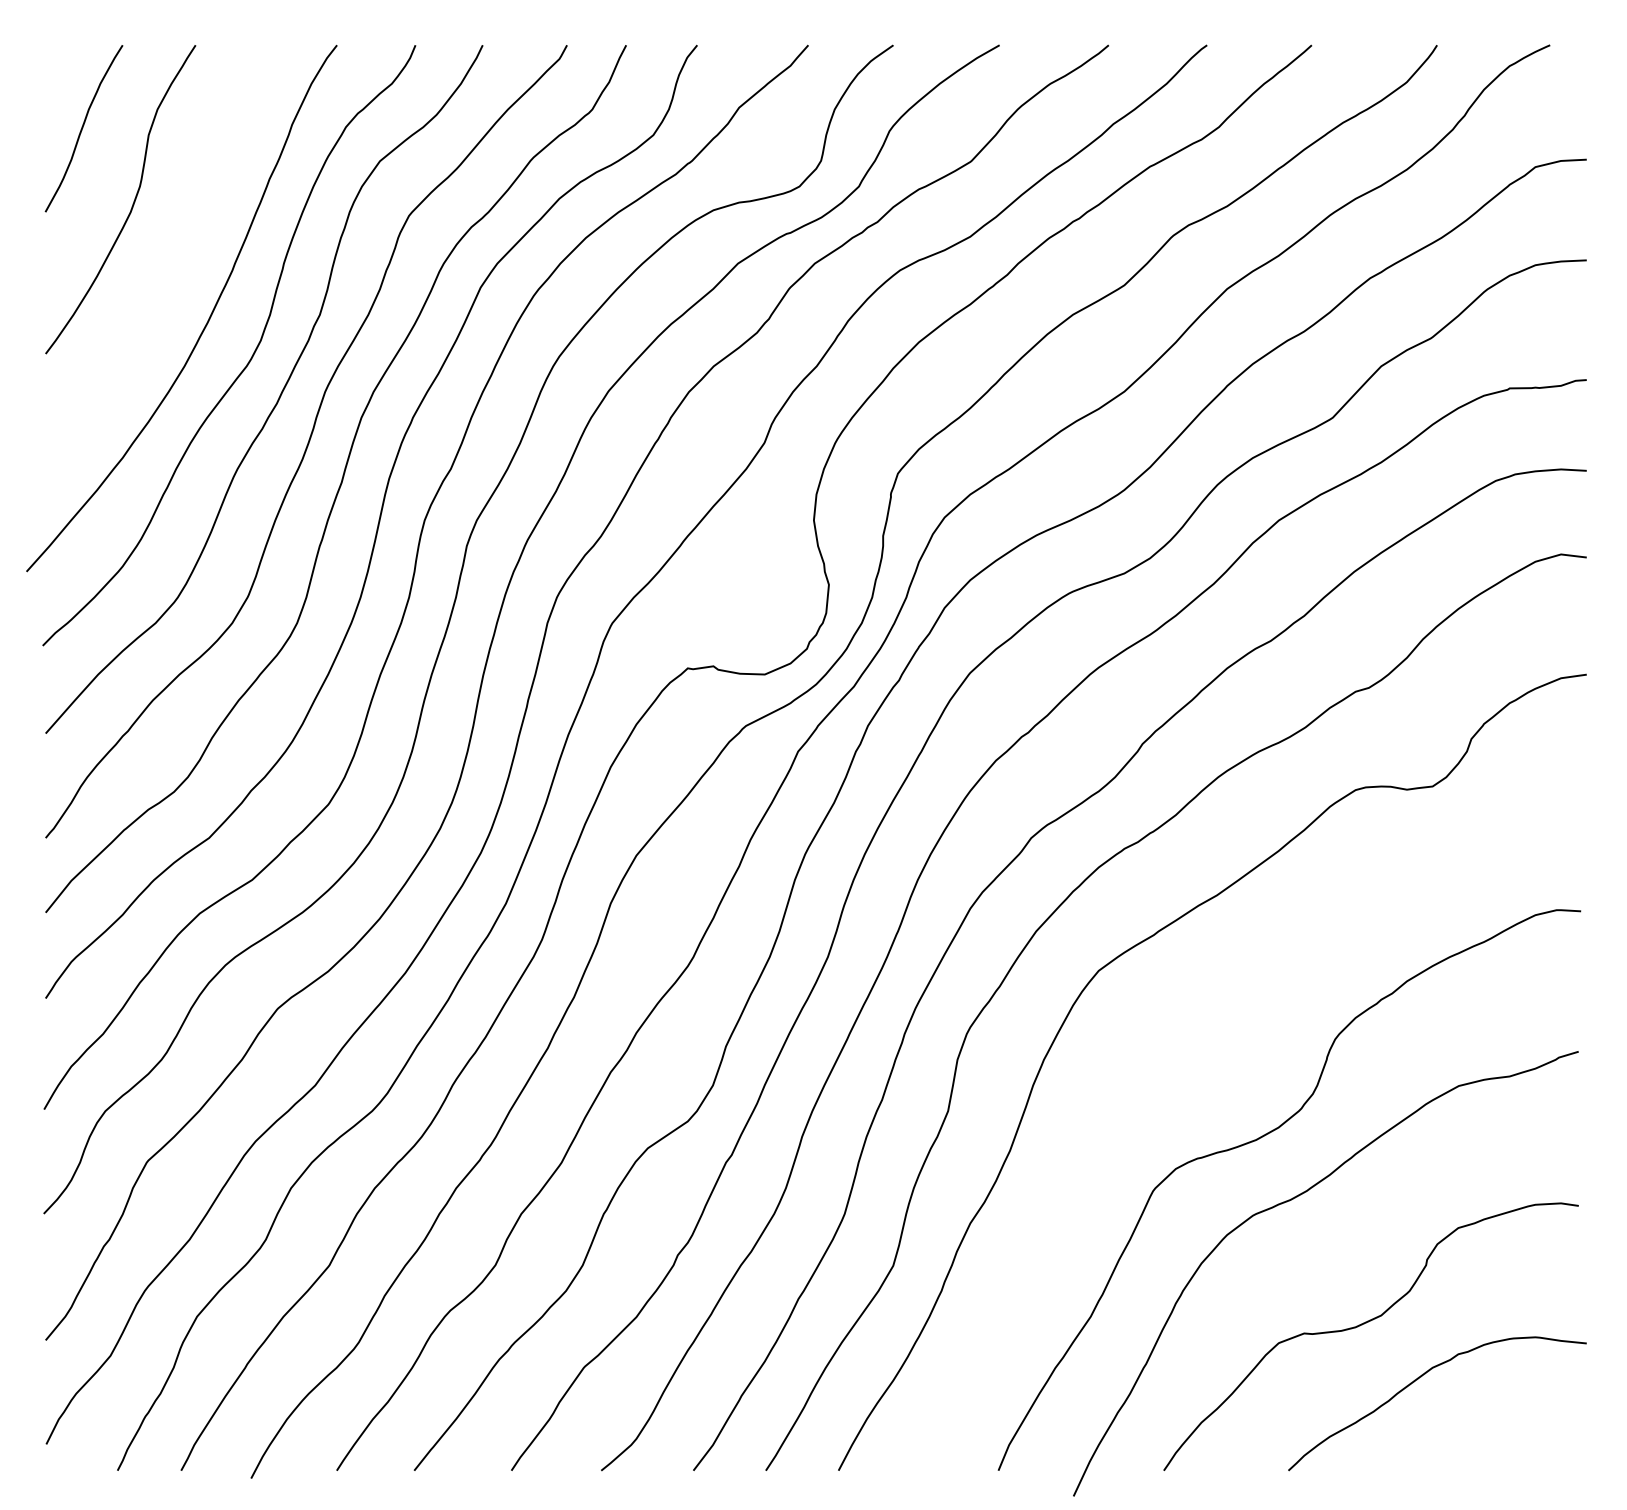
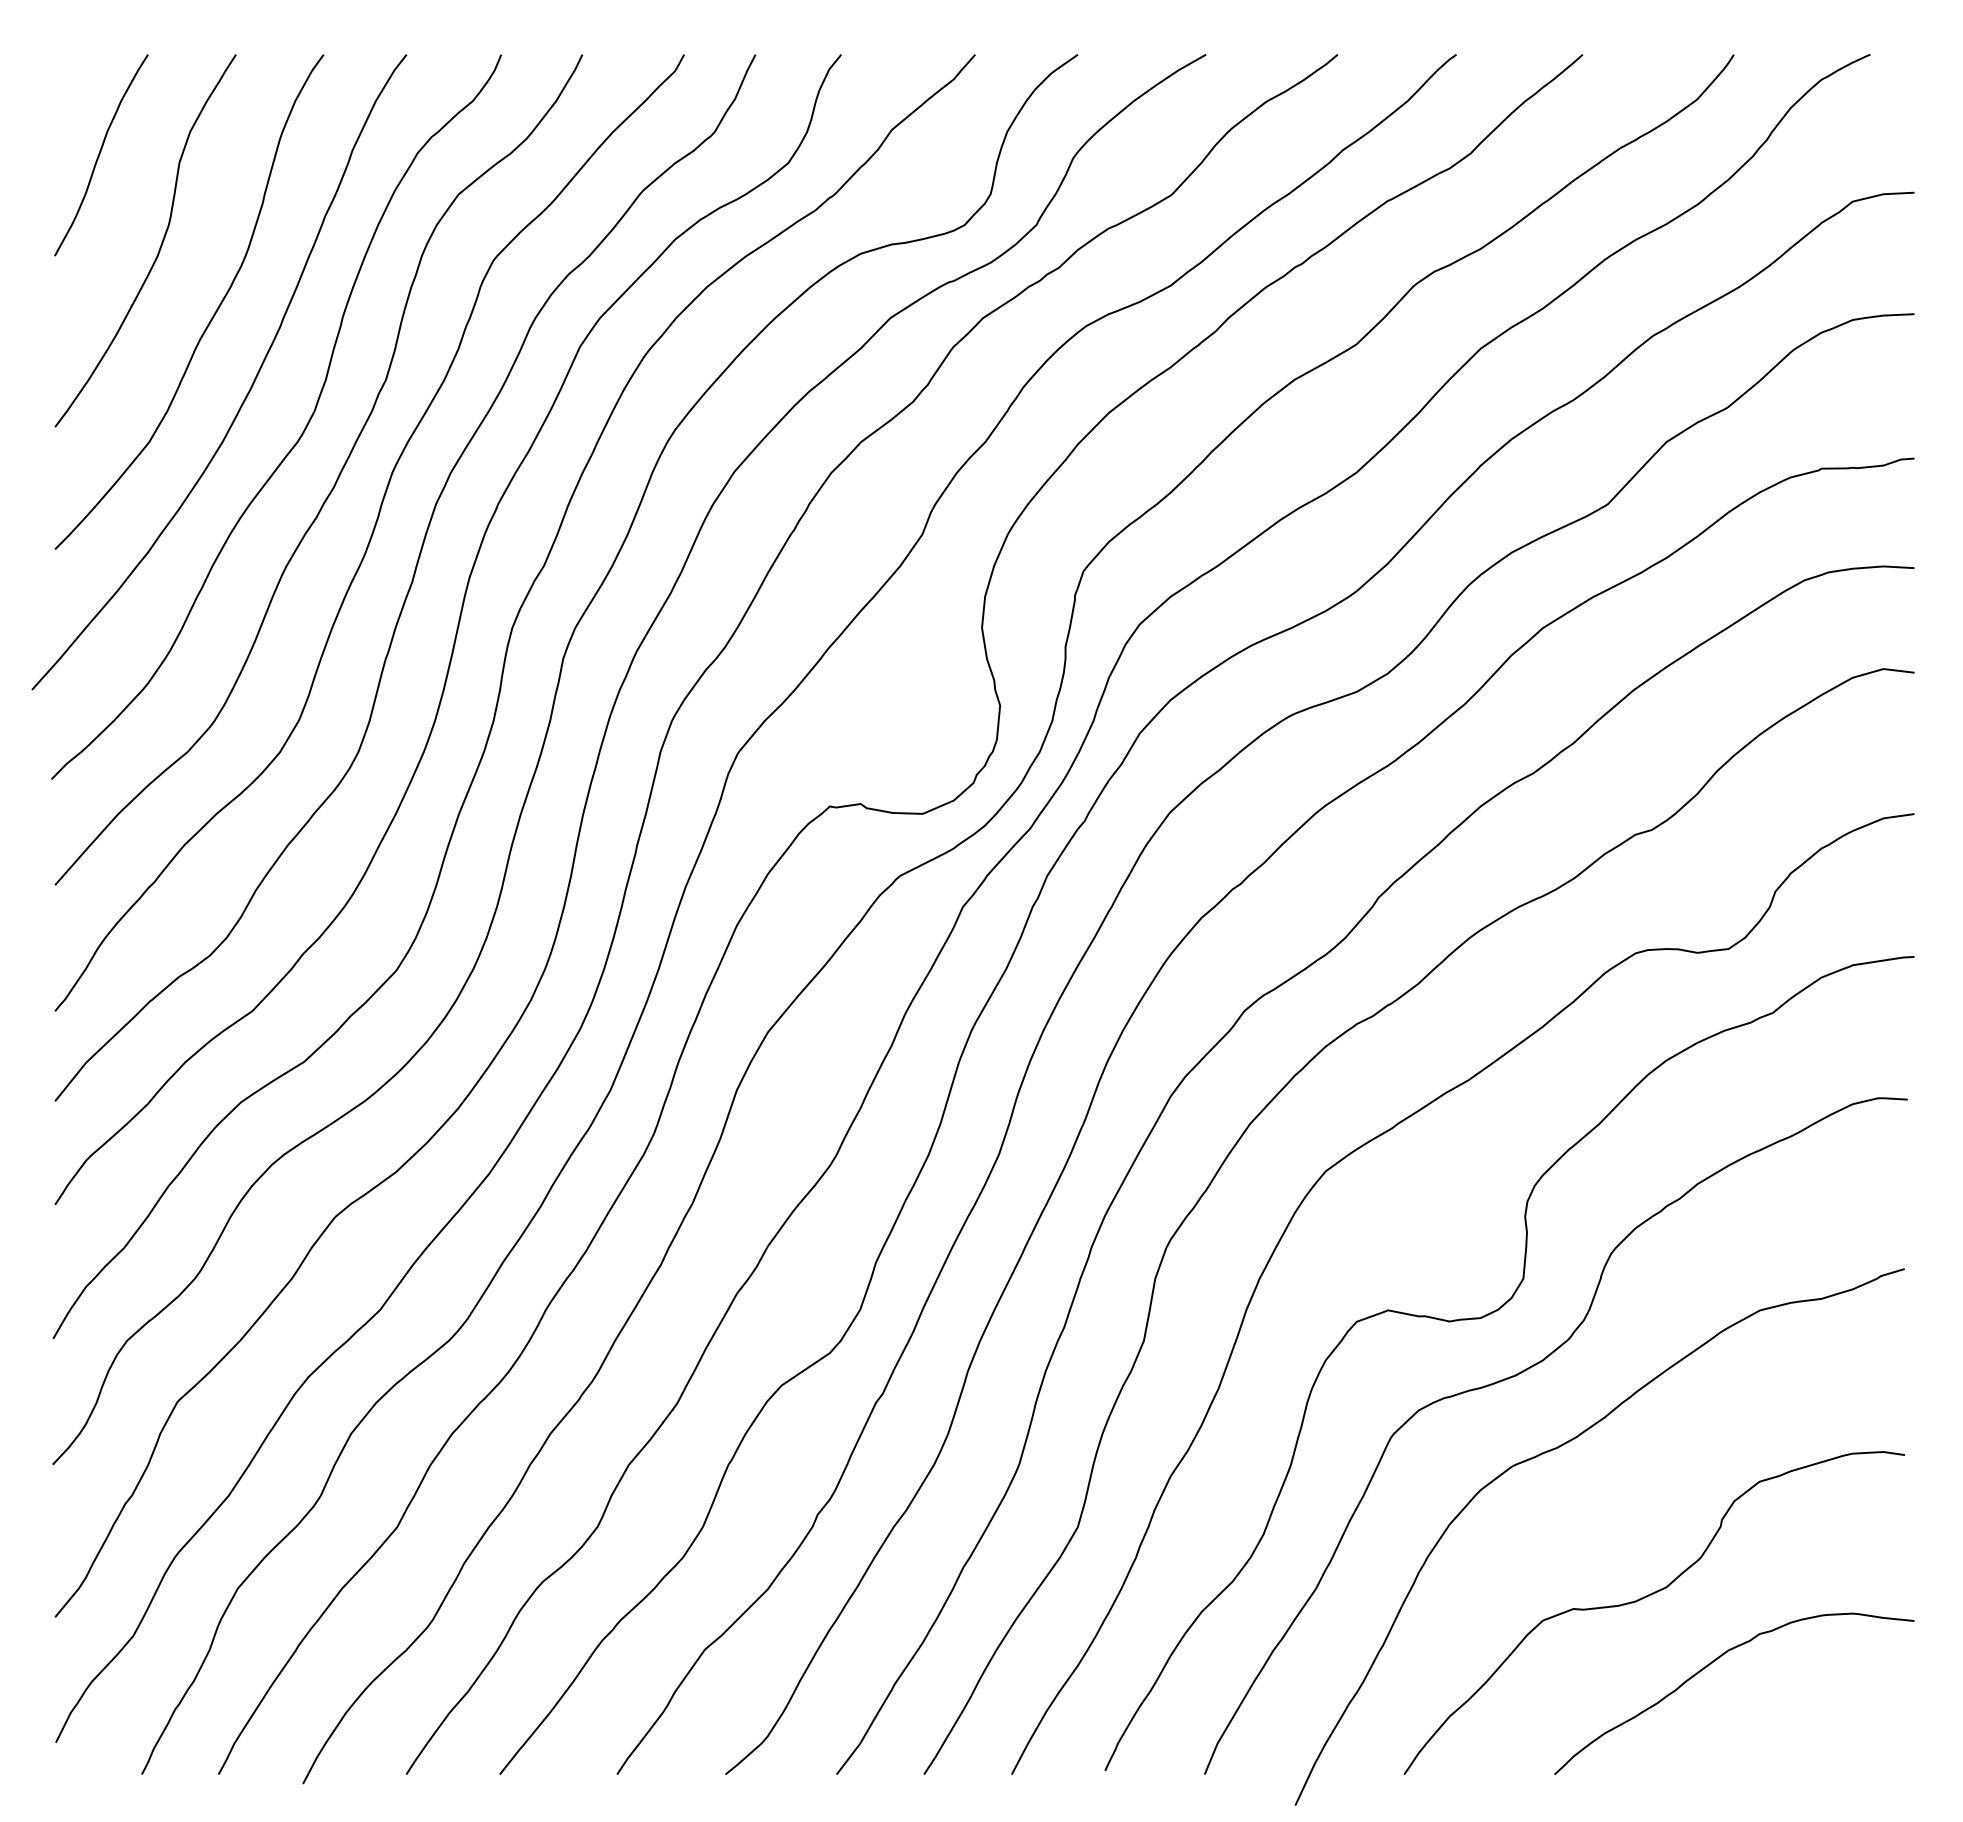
curve: (175, 263) -> (211, 317), added
curve: (1232, 1091) -> (1486, 1316), added

